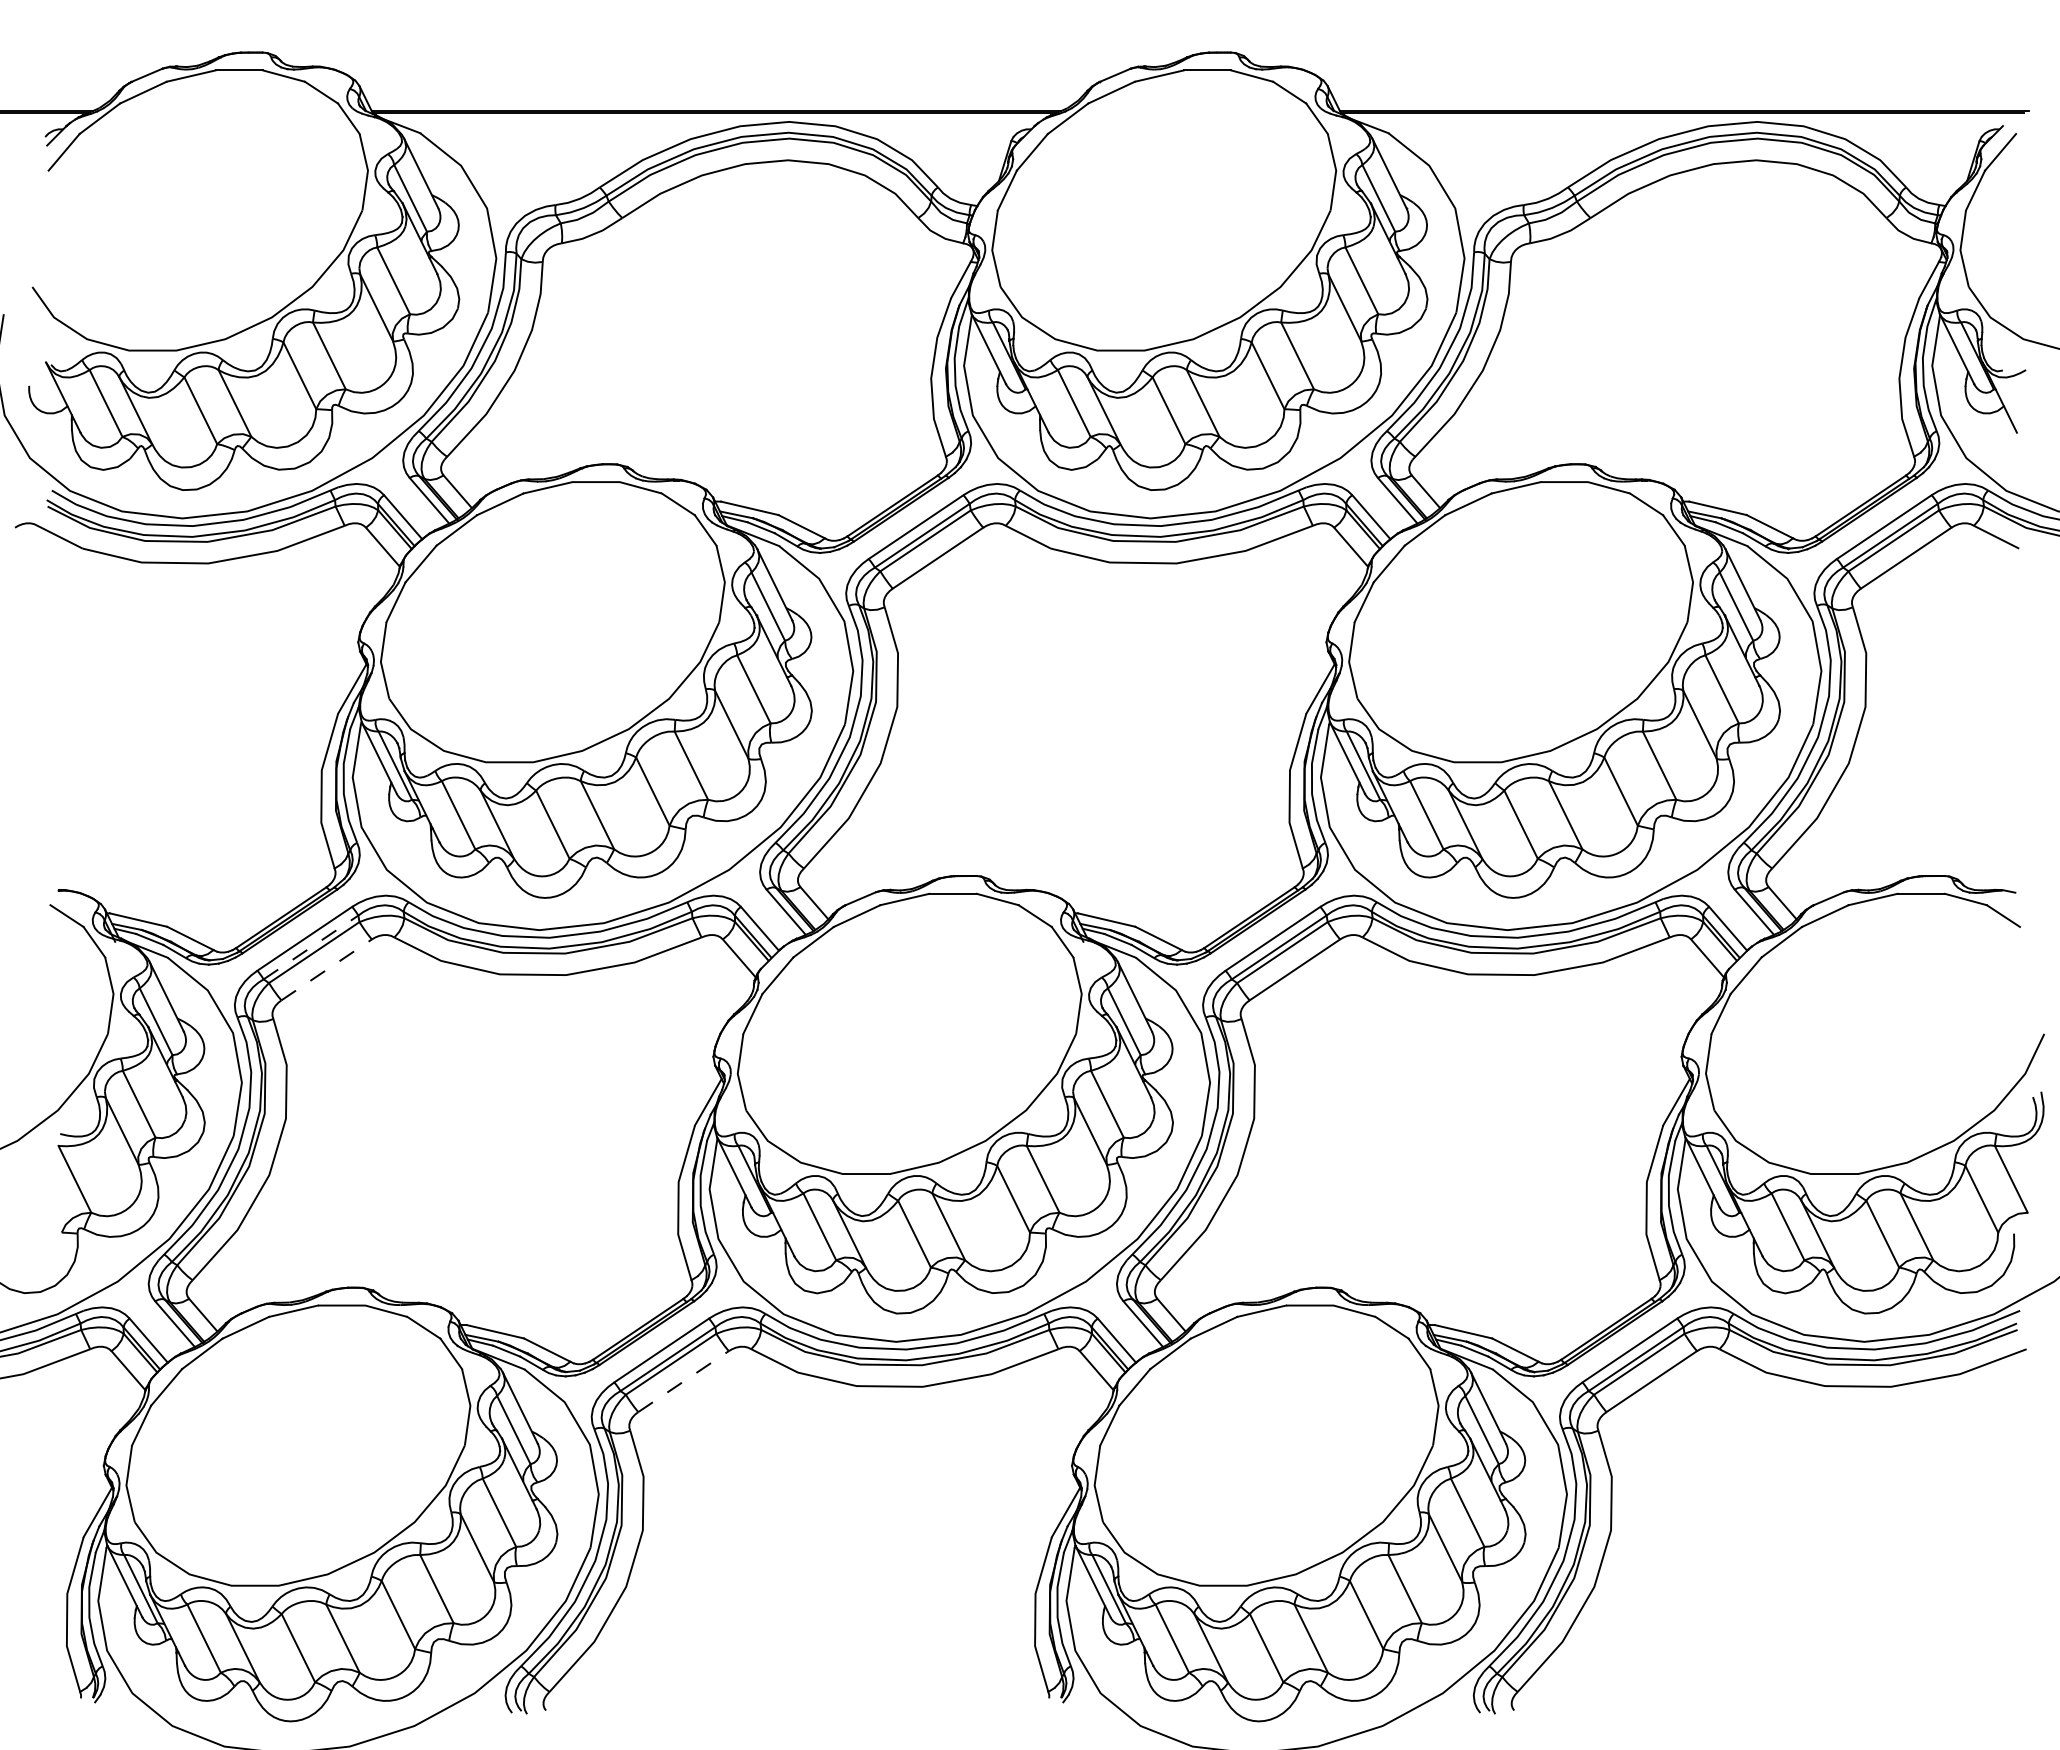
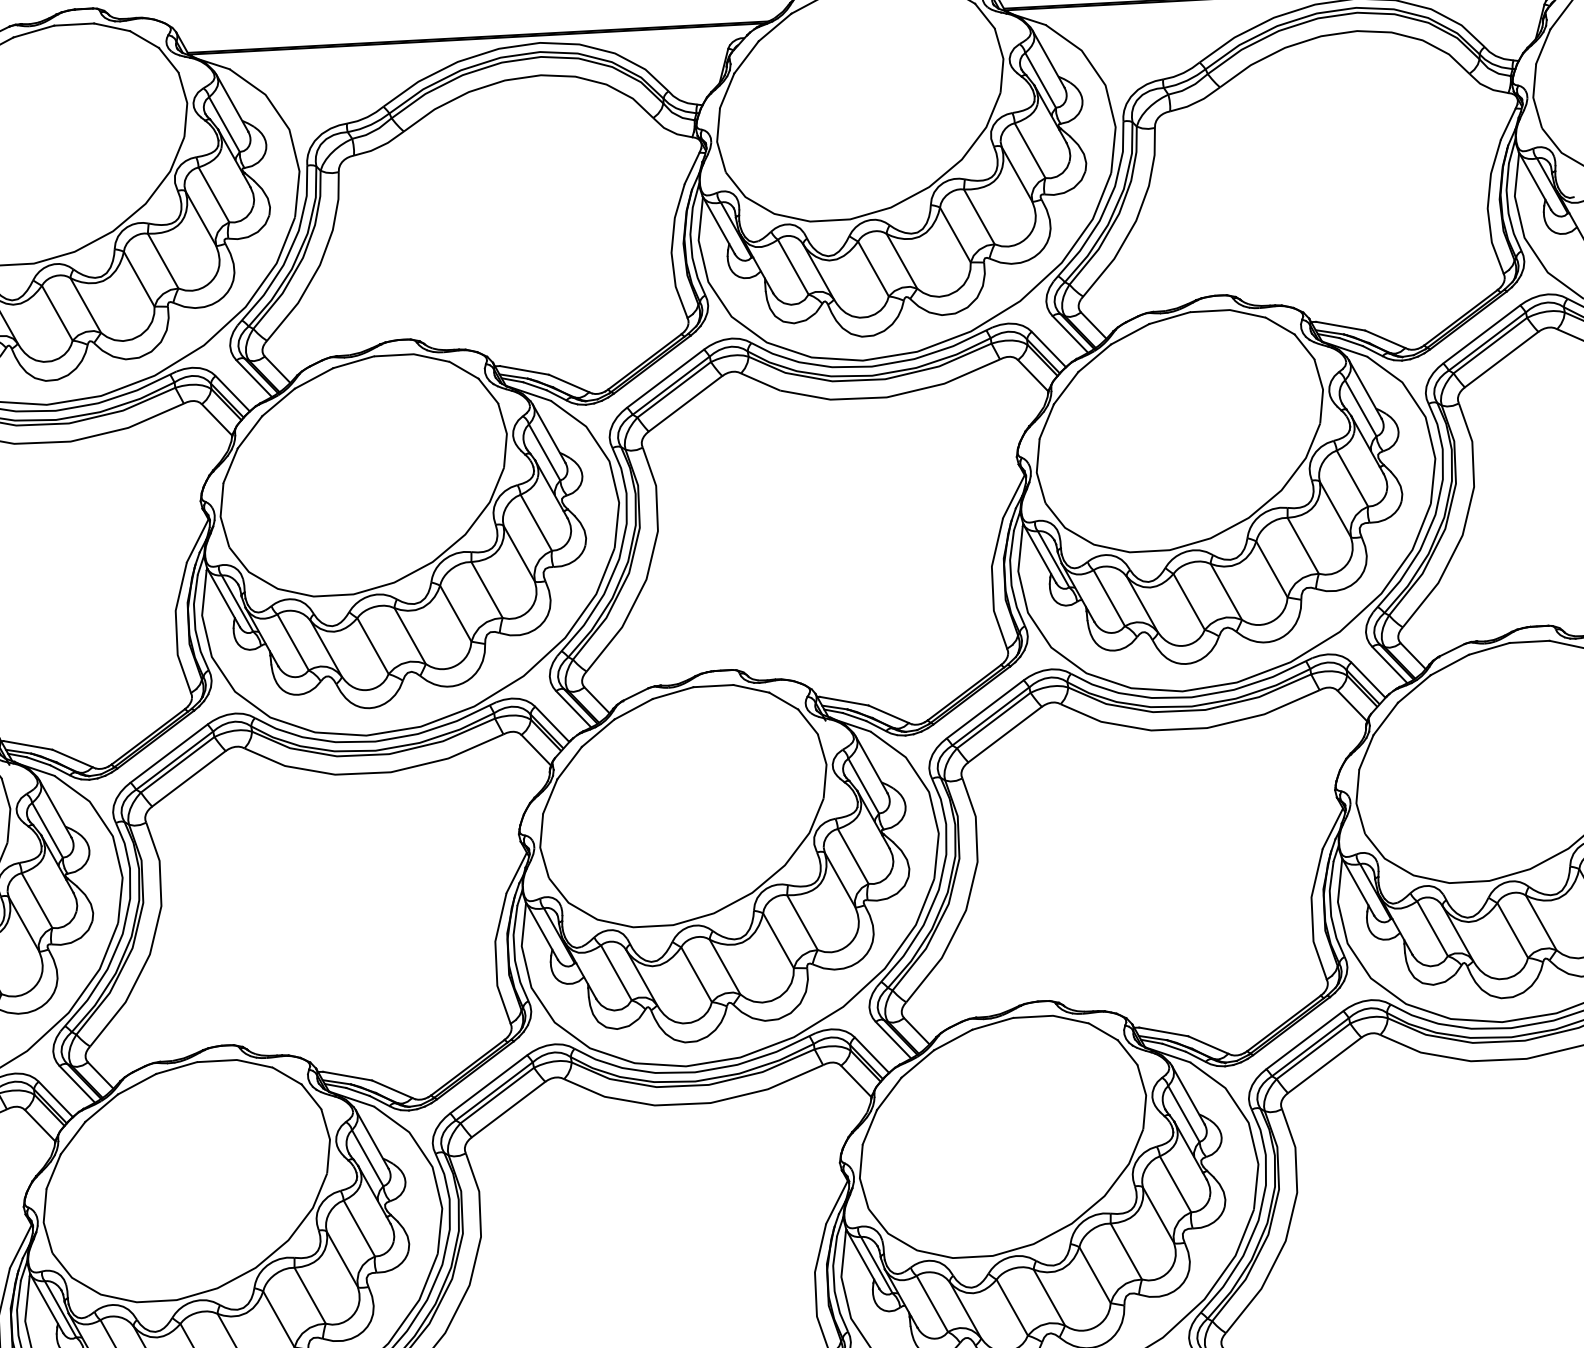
line: (311, 947) -> (175, 760), dashed -> solid
line: (326, 969) -> (188, 778), dashed -> solid
line: (683, 1381) -> (508, 1109), dashed -> solid

